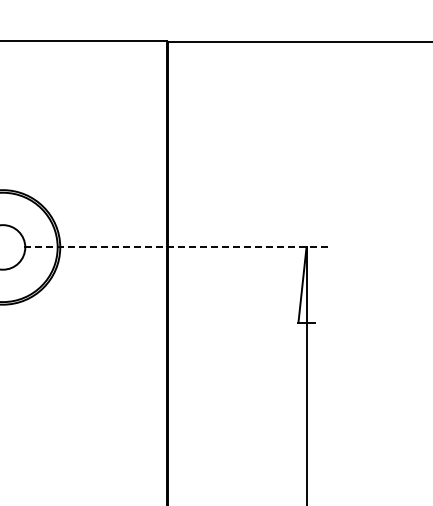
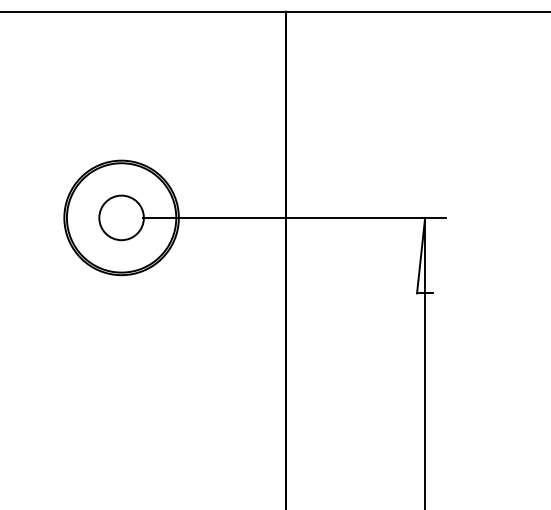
line: (175, 247) -> (294, 217), dashed -> solid

